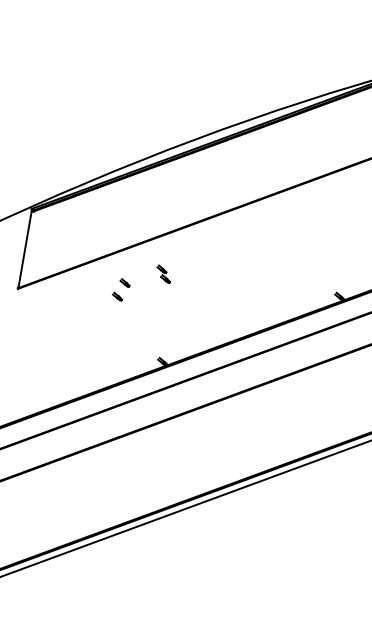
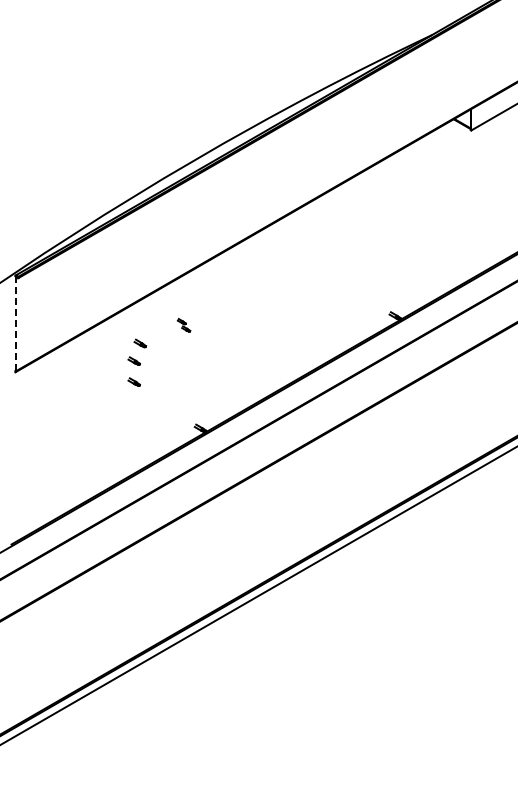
line: (25, 248) -> (16, 323), solid -> dashed
part: (163, 274) -> (183, 325), size x0.7
part: (114, 313) -> (133, 381), added

